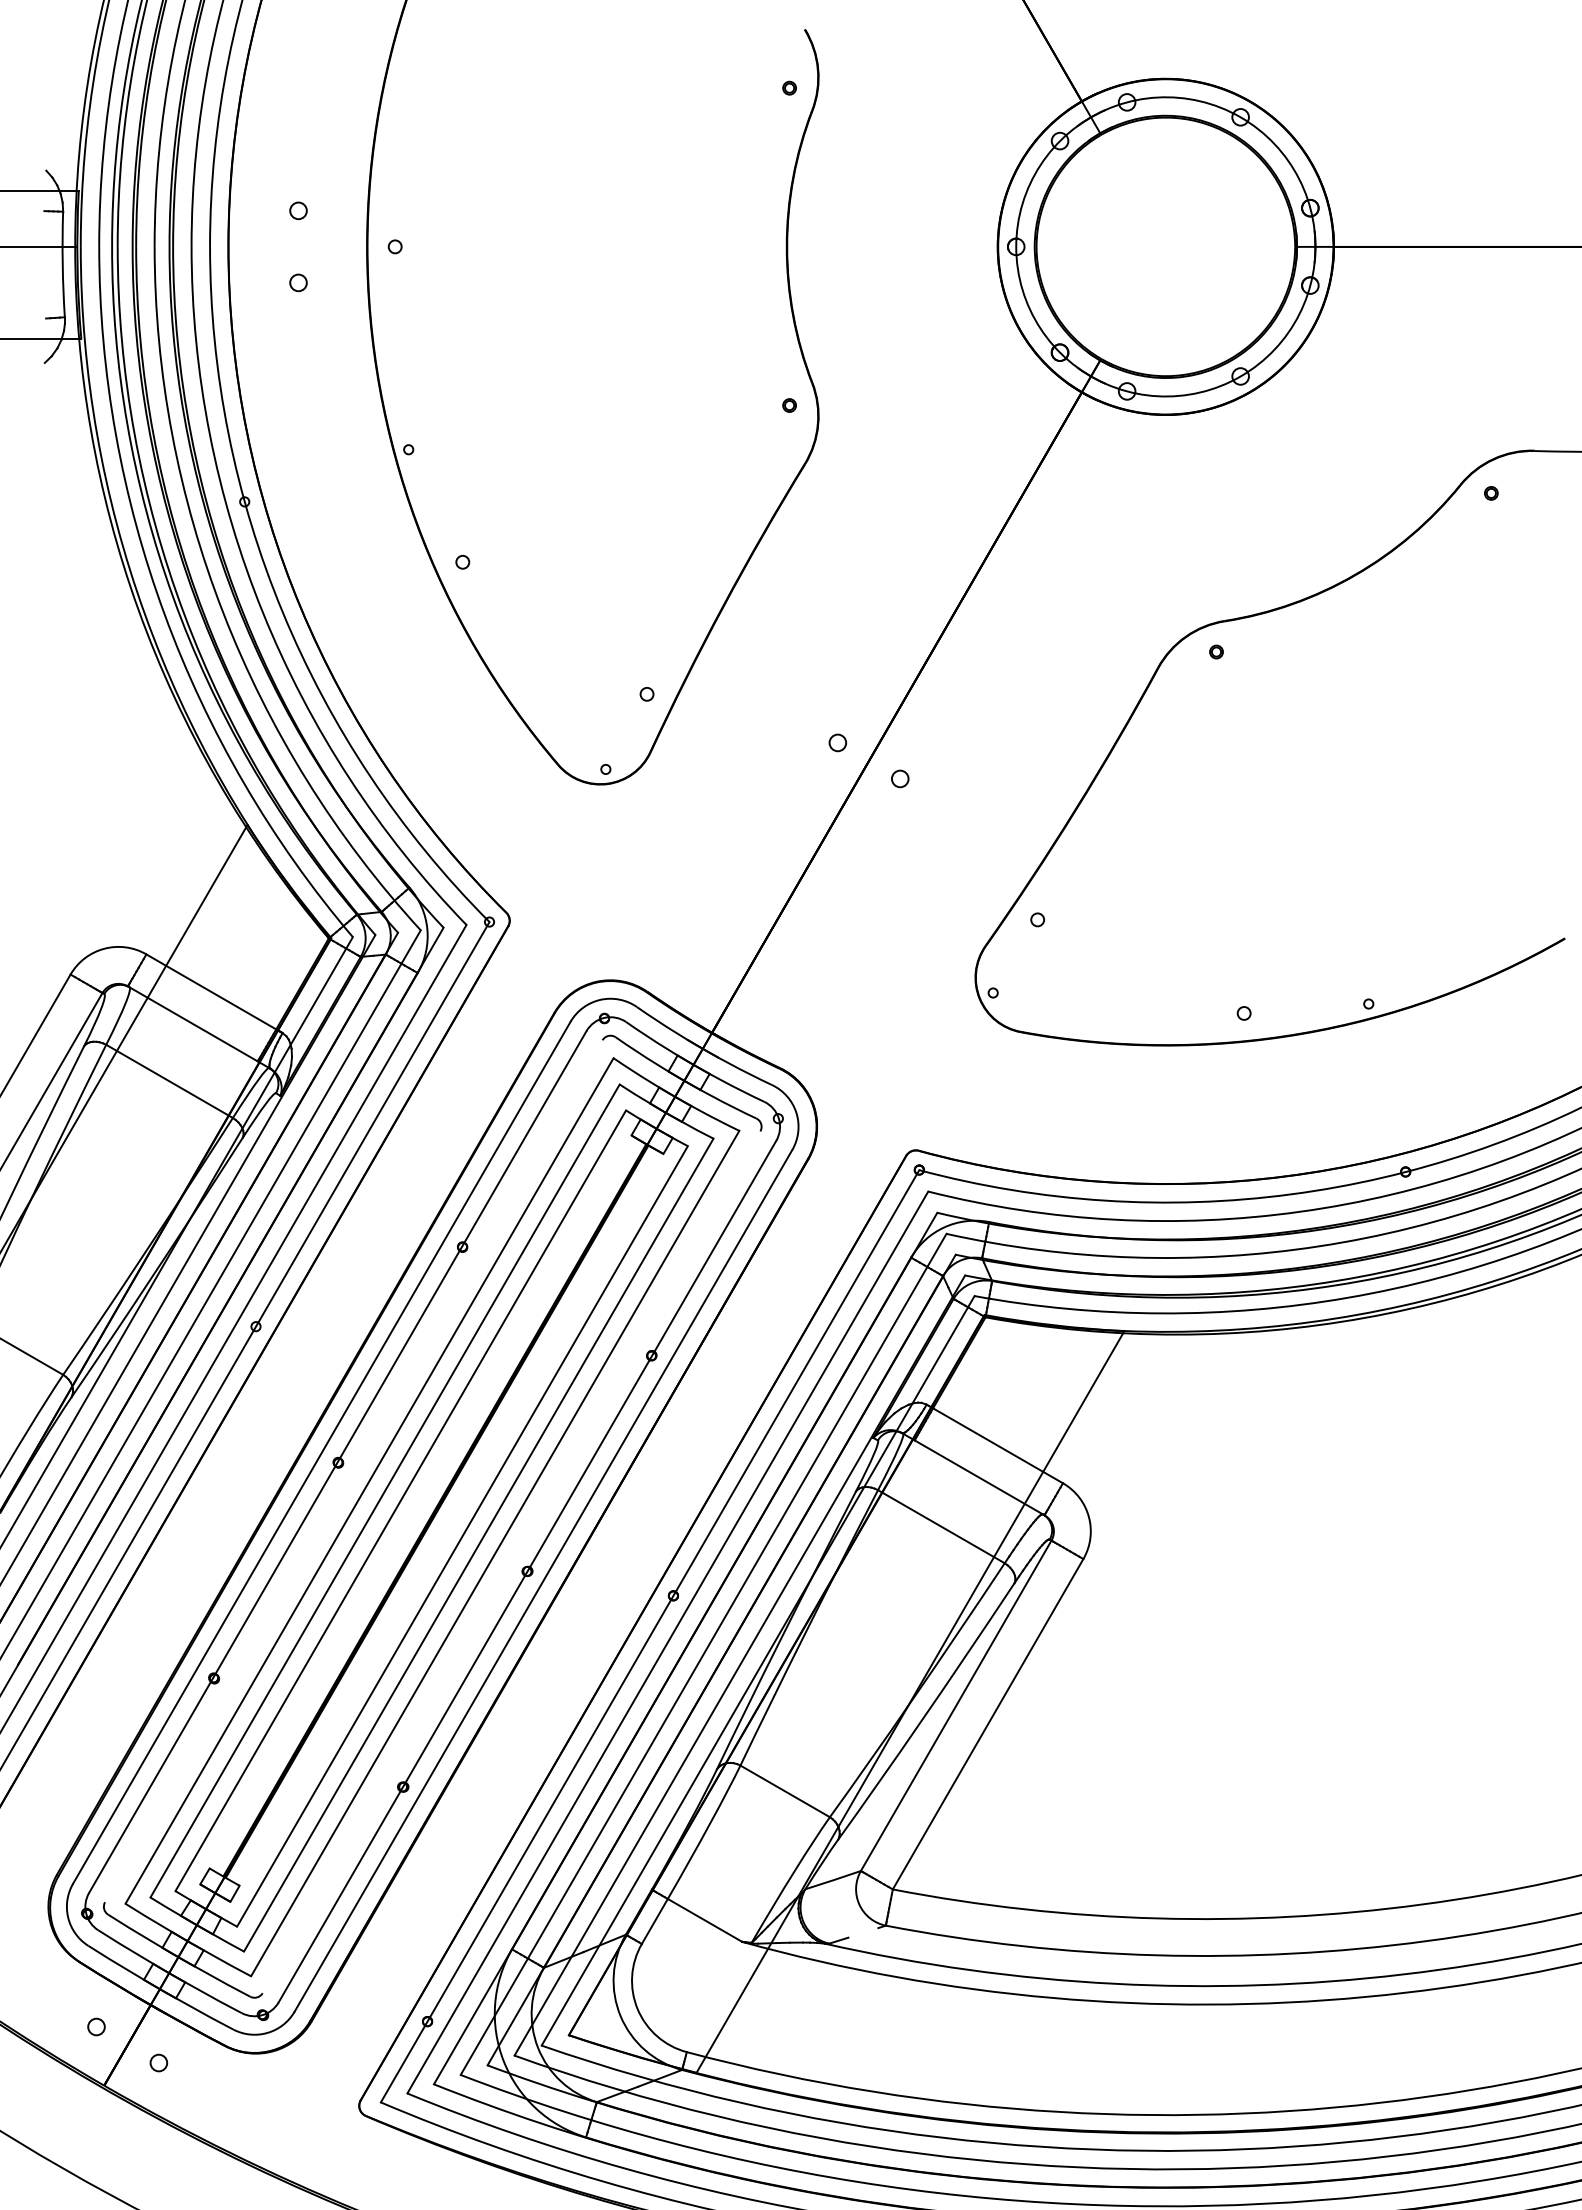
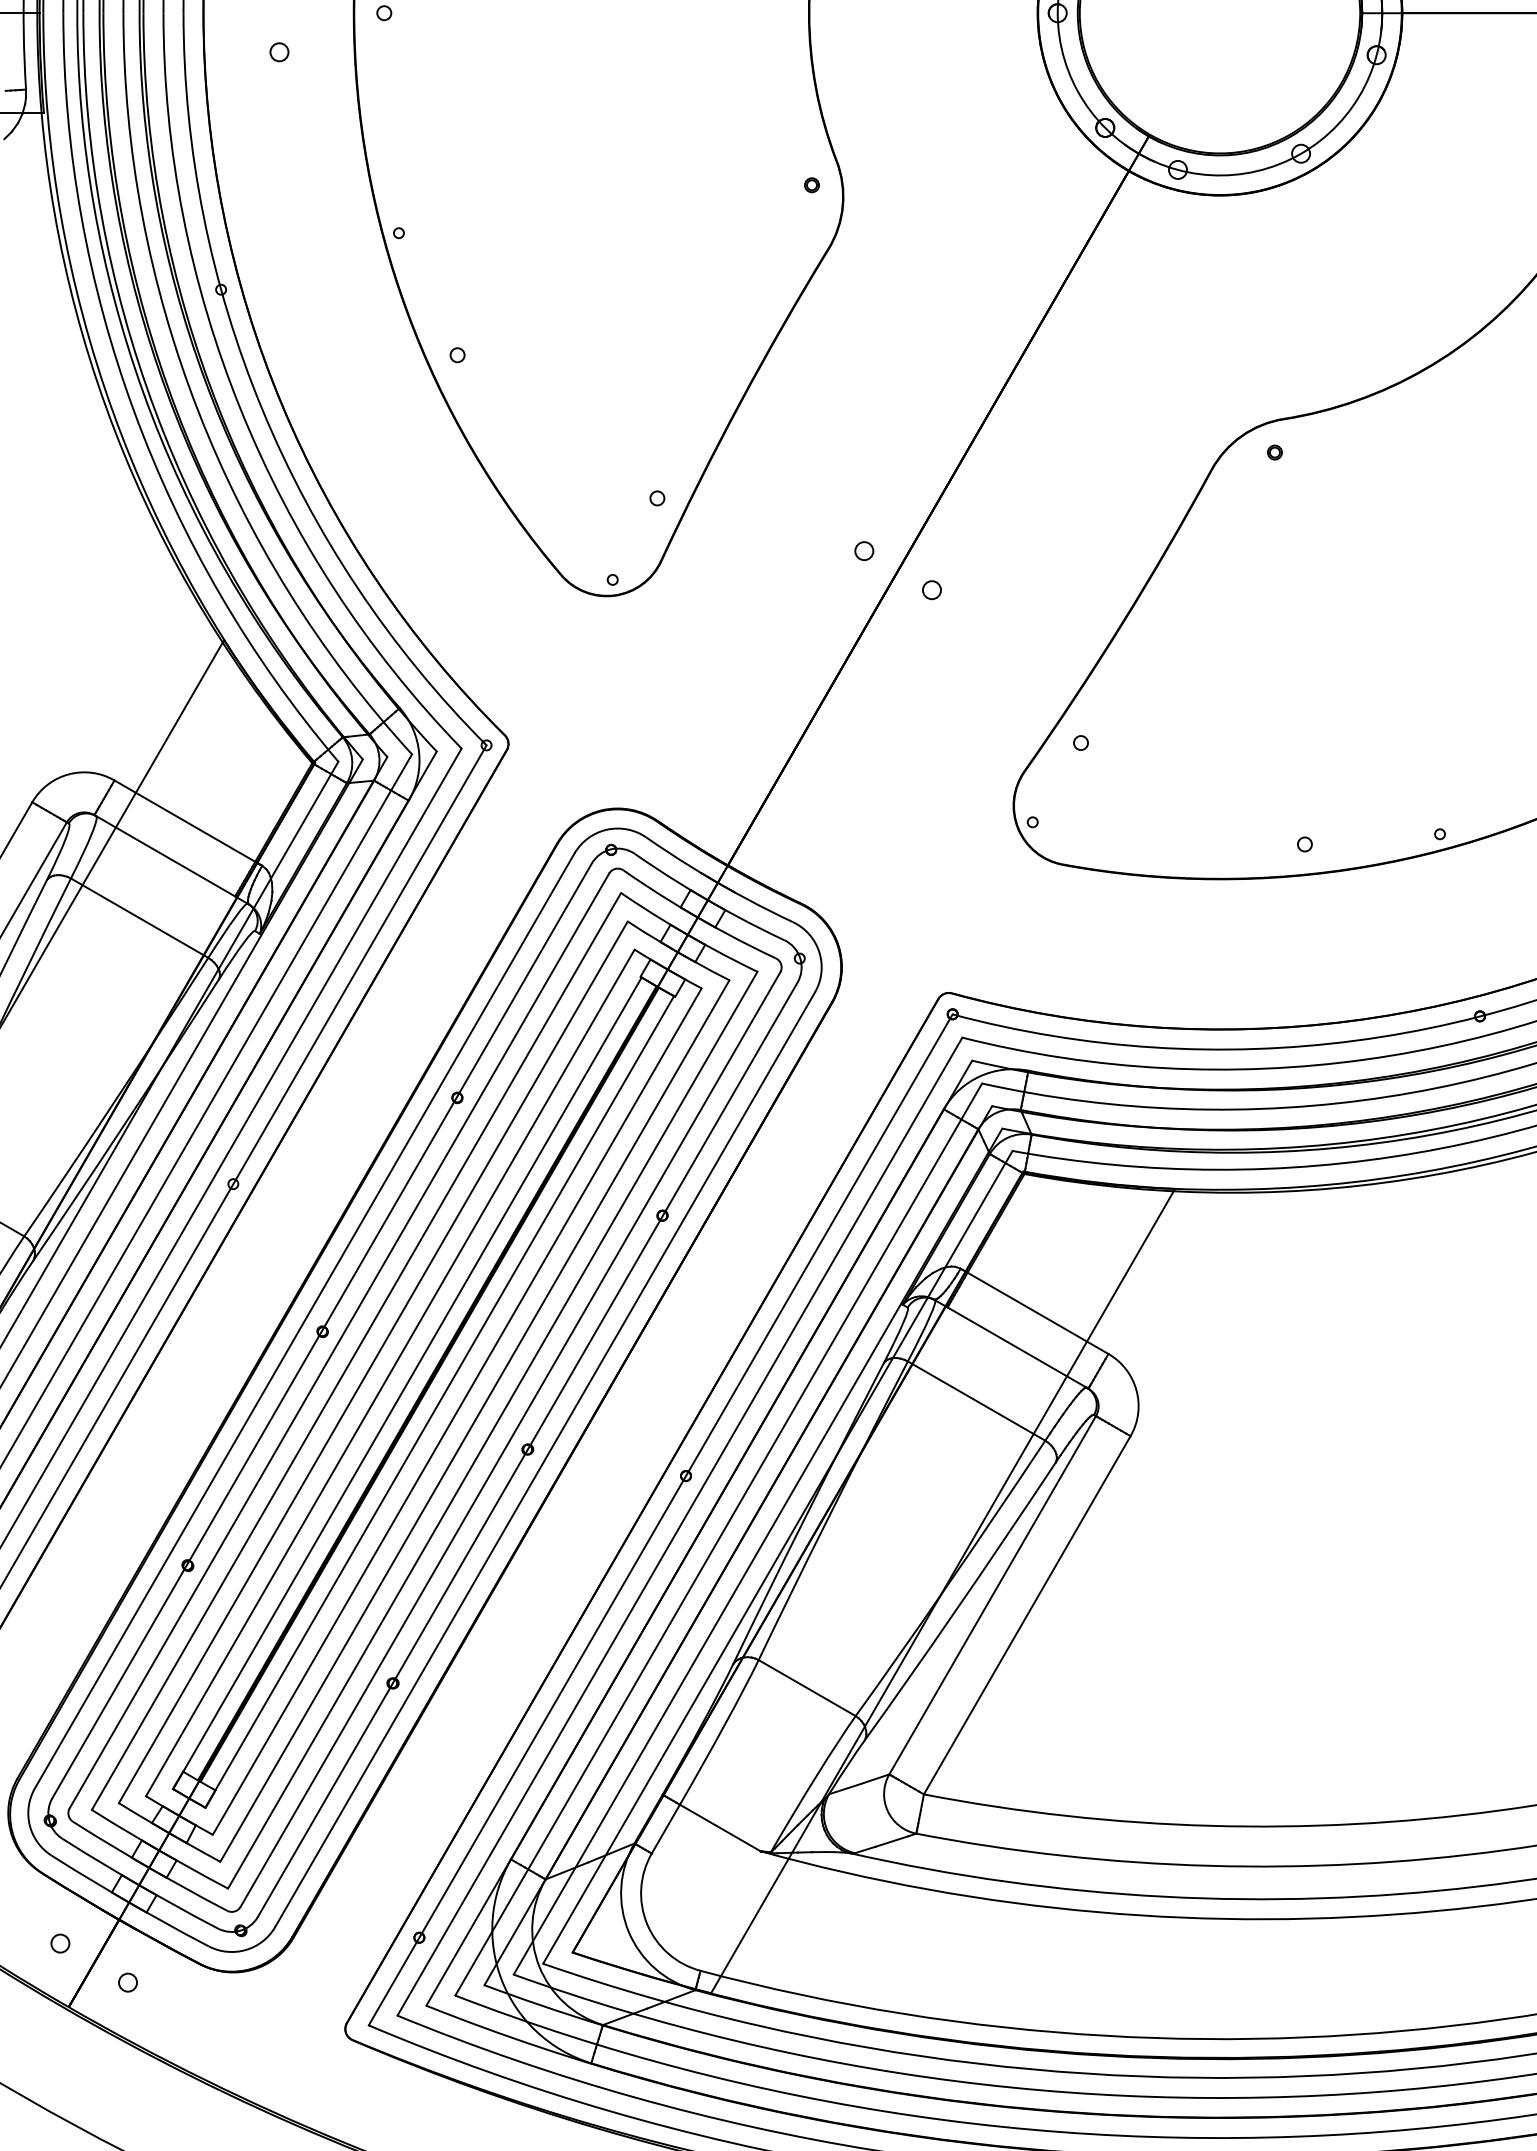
line: (353, 1471) -> (339, 1341), added
line: (416, 1510) -> (407, 1383), added
line: (446, 1527) -> (439, 1401), added
line: (511, 1562) -> (510, 1439), added
line: (863, 1932) -> (892, 1841), added

